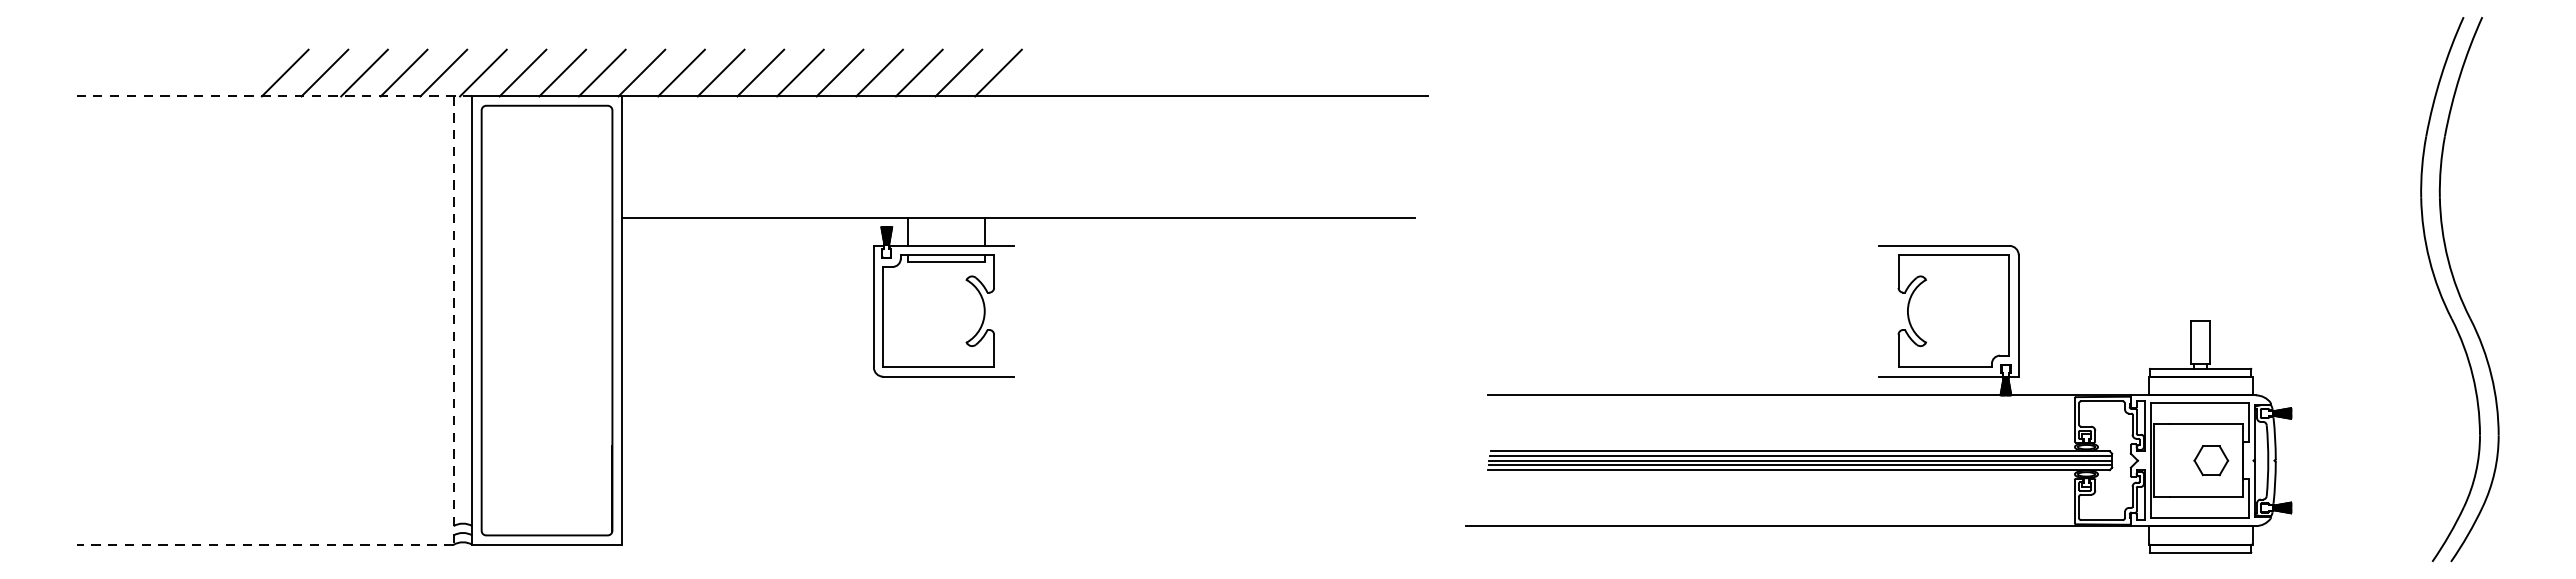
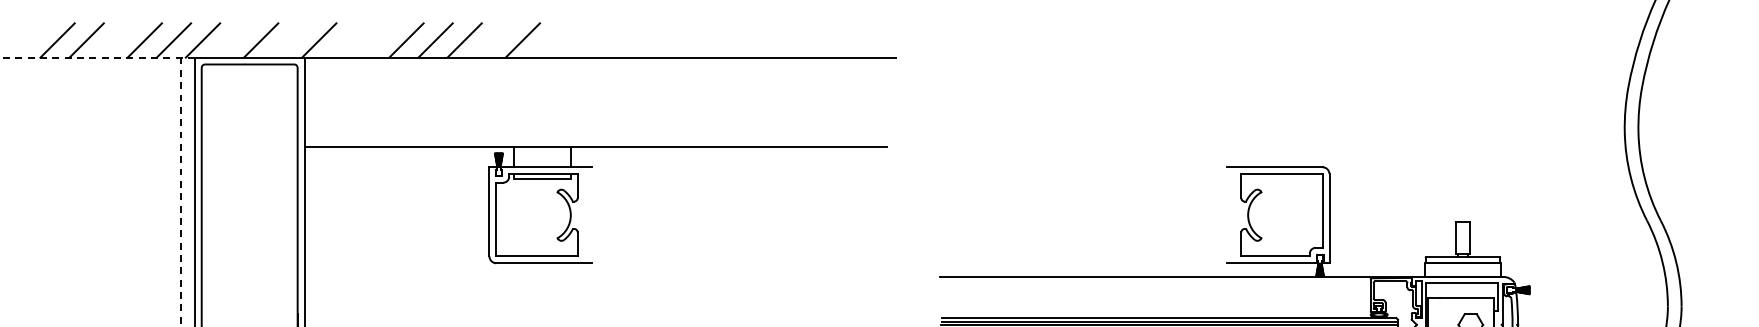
line: (364, 72) -> (115, 40), removed
line: (522, 72) -> (231, 40), removed
line: (601, 72) -> (289, 40), removed
line: (681, 72) -> (348, 40), removed
line: (720, 72) -> (376, 40), removed
line: (879, 72) -> (493, 40), removed
line: (958, 72) -> (551, 40), removed
line: (998, 72) -> (580, 40), removed

